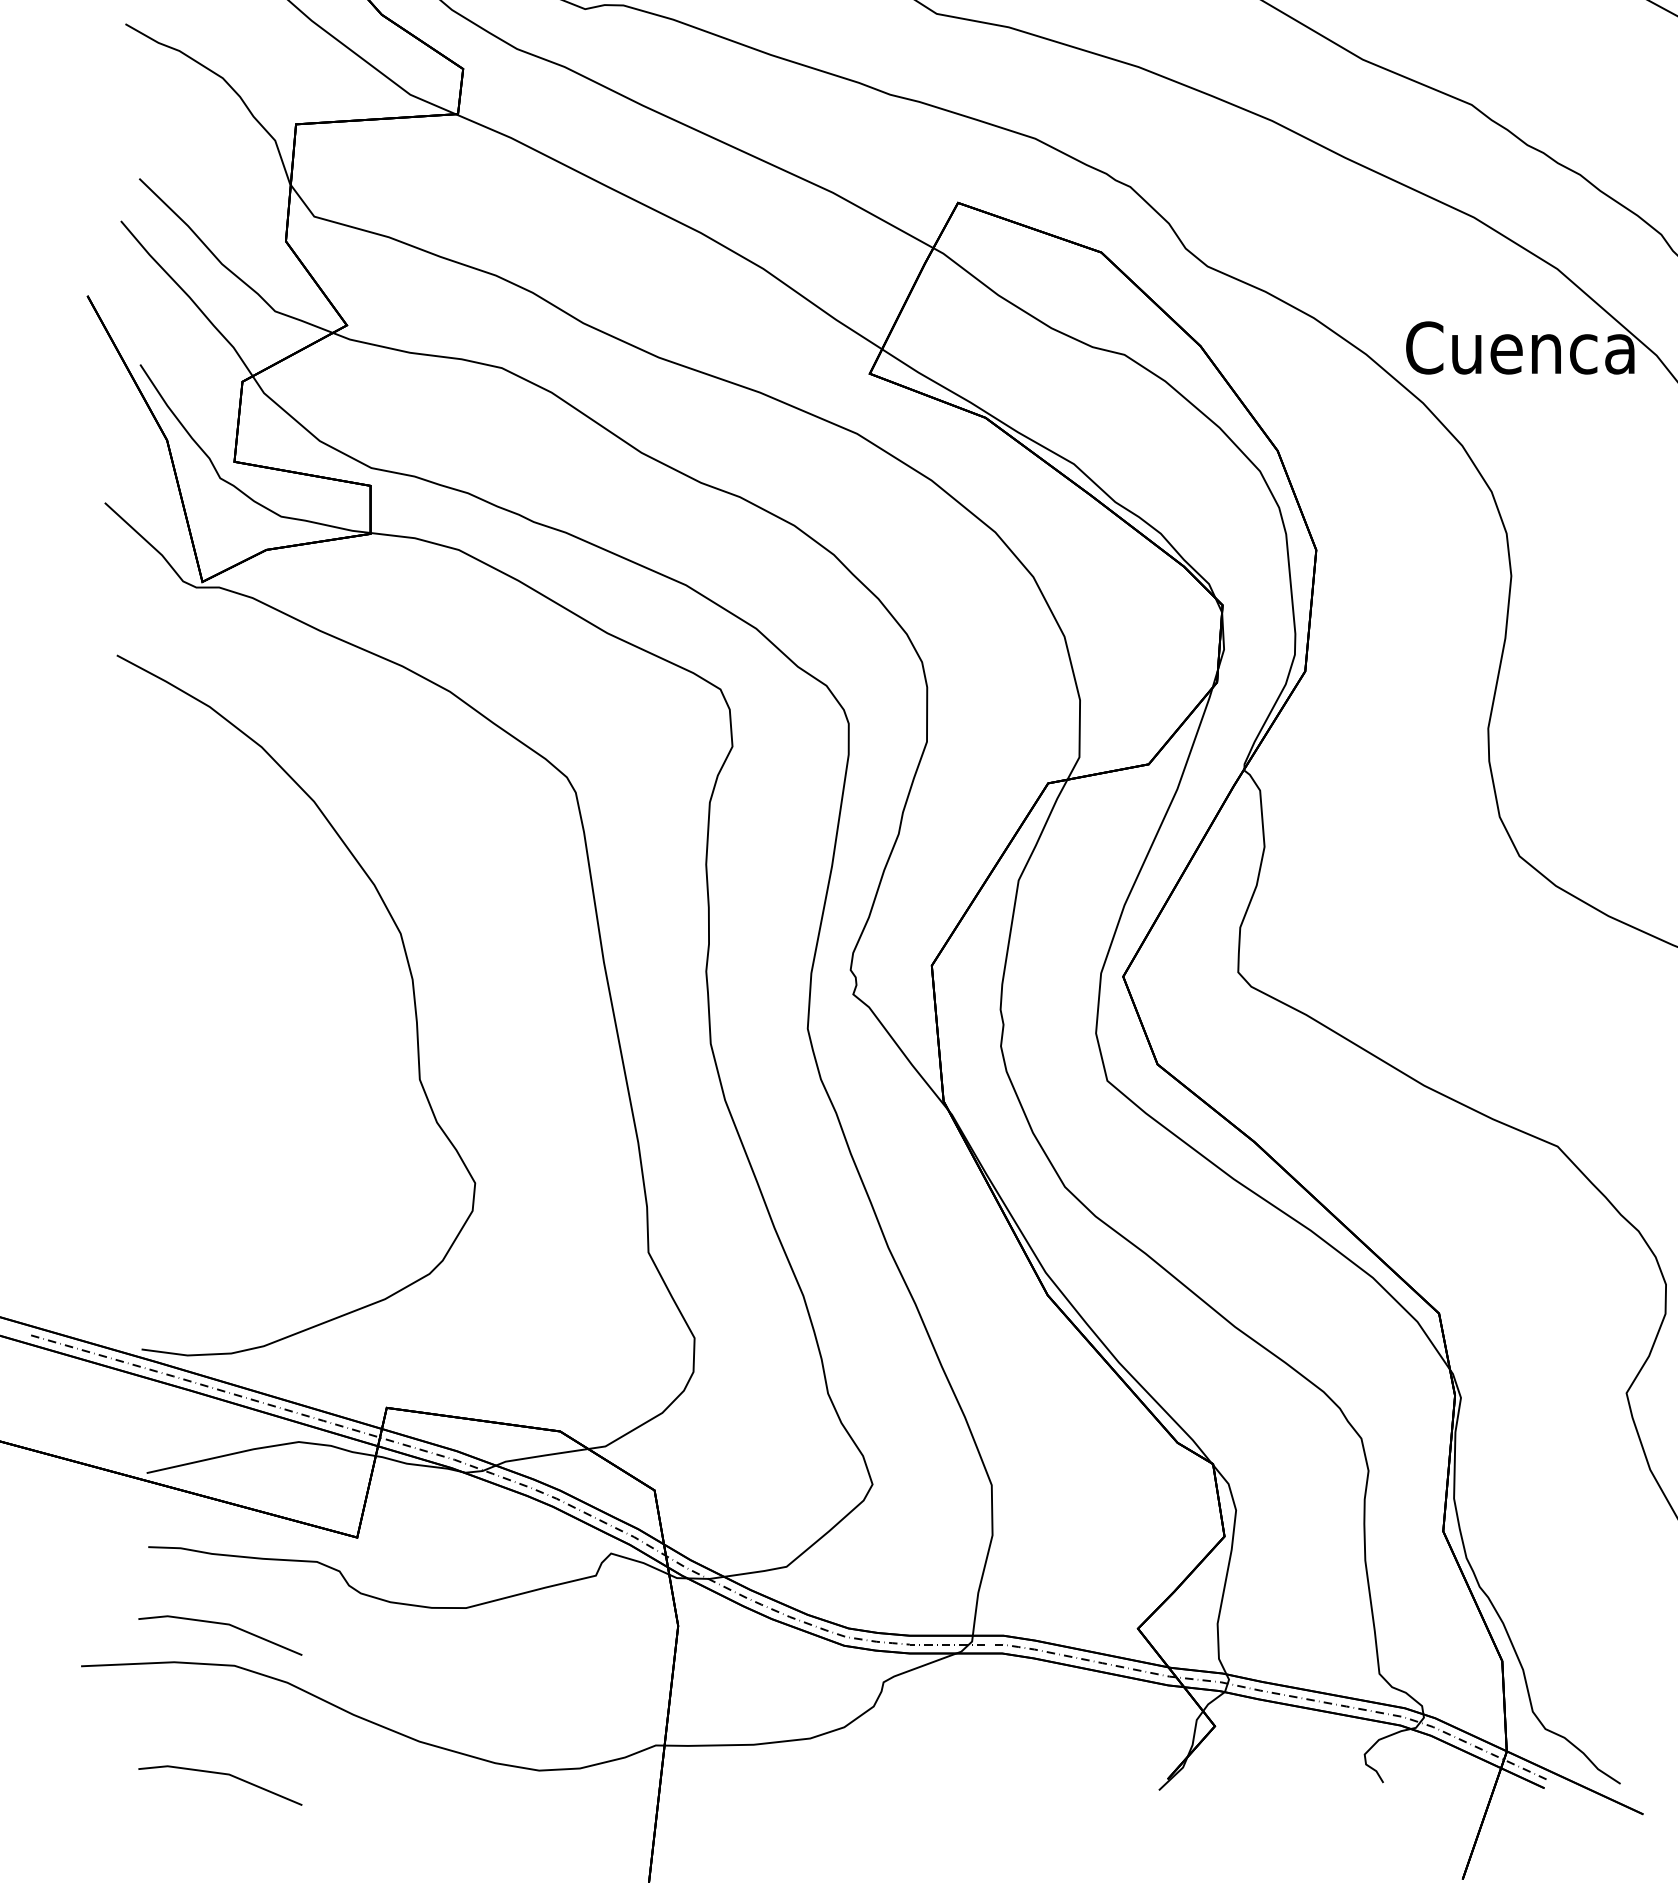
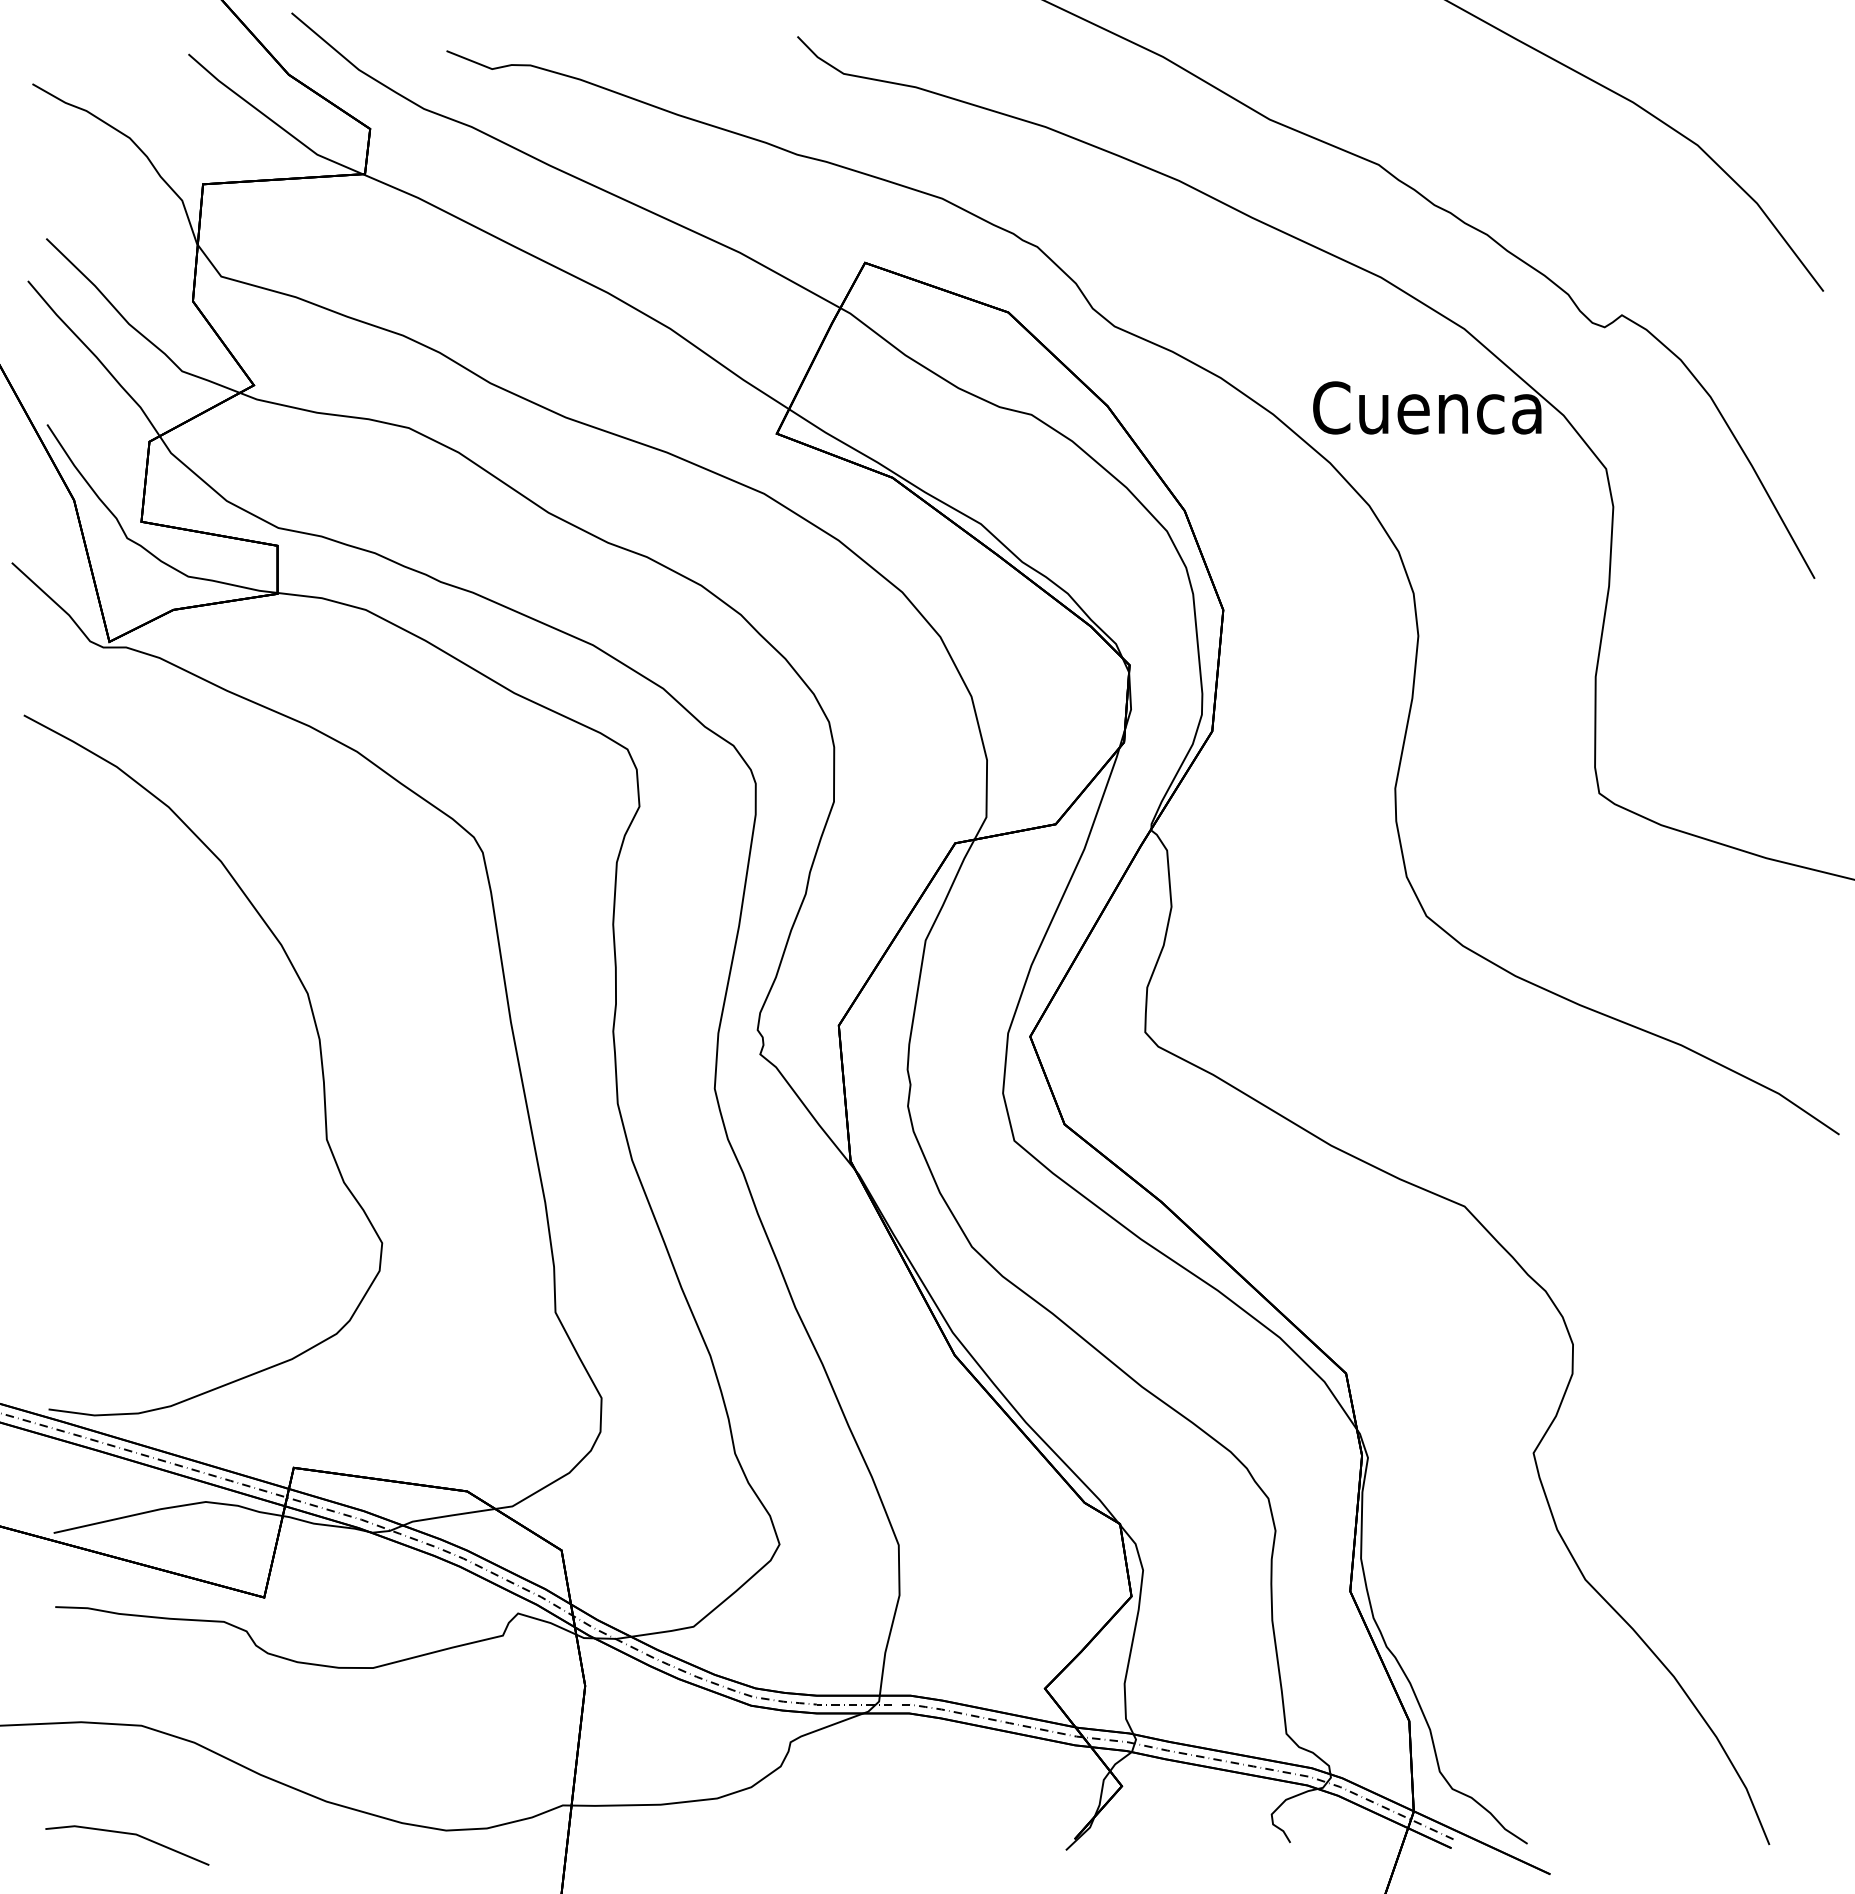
line: (220, 1624) -> (127, 1684), removed

